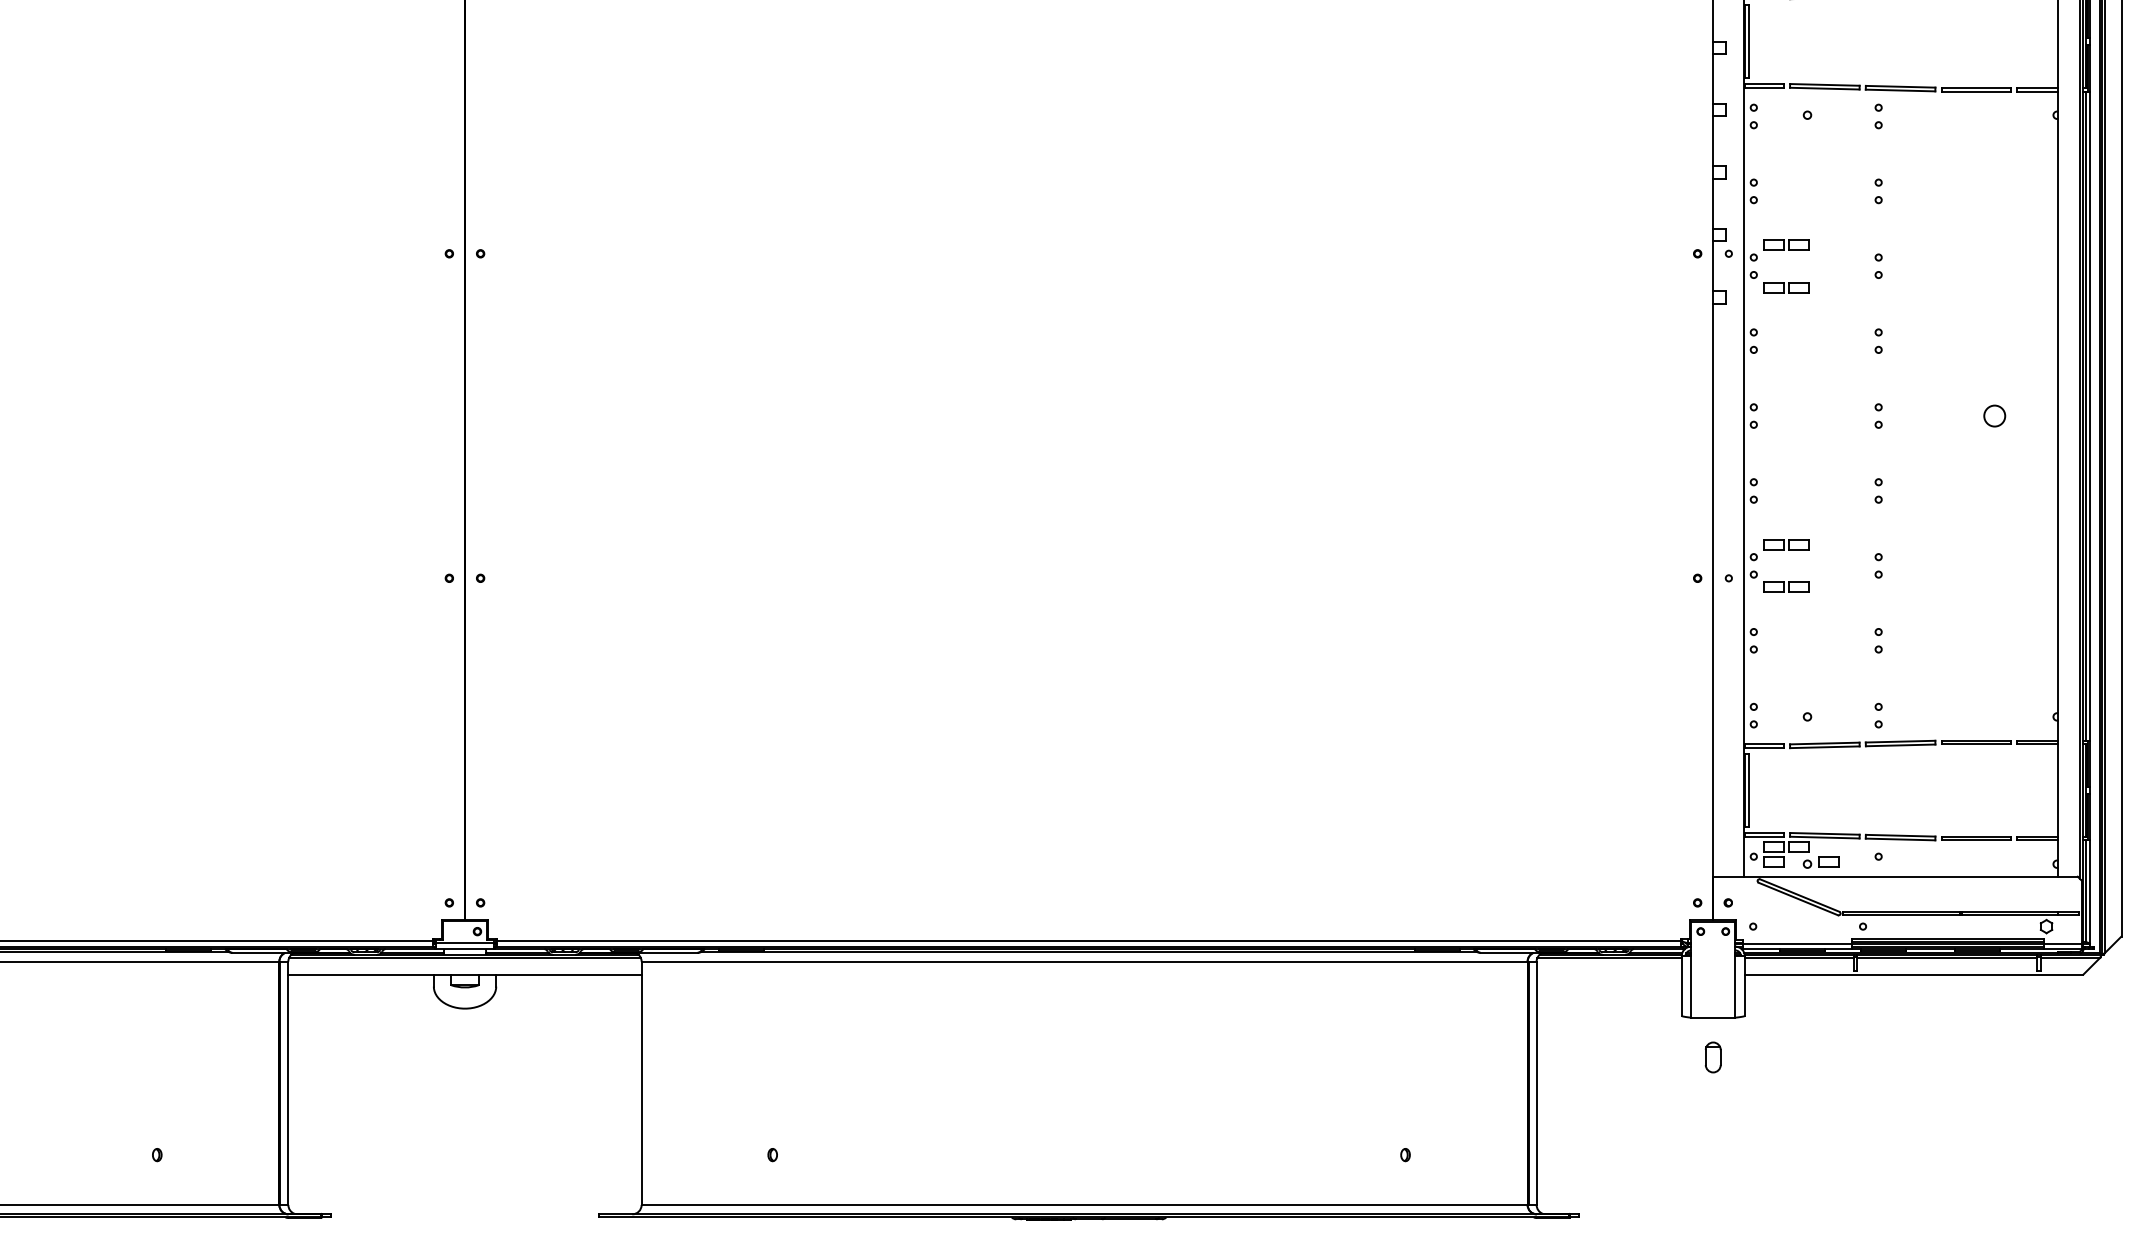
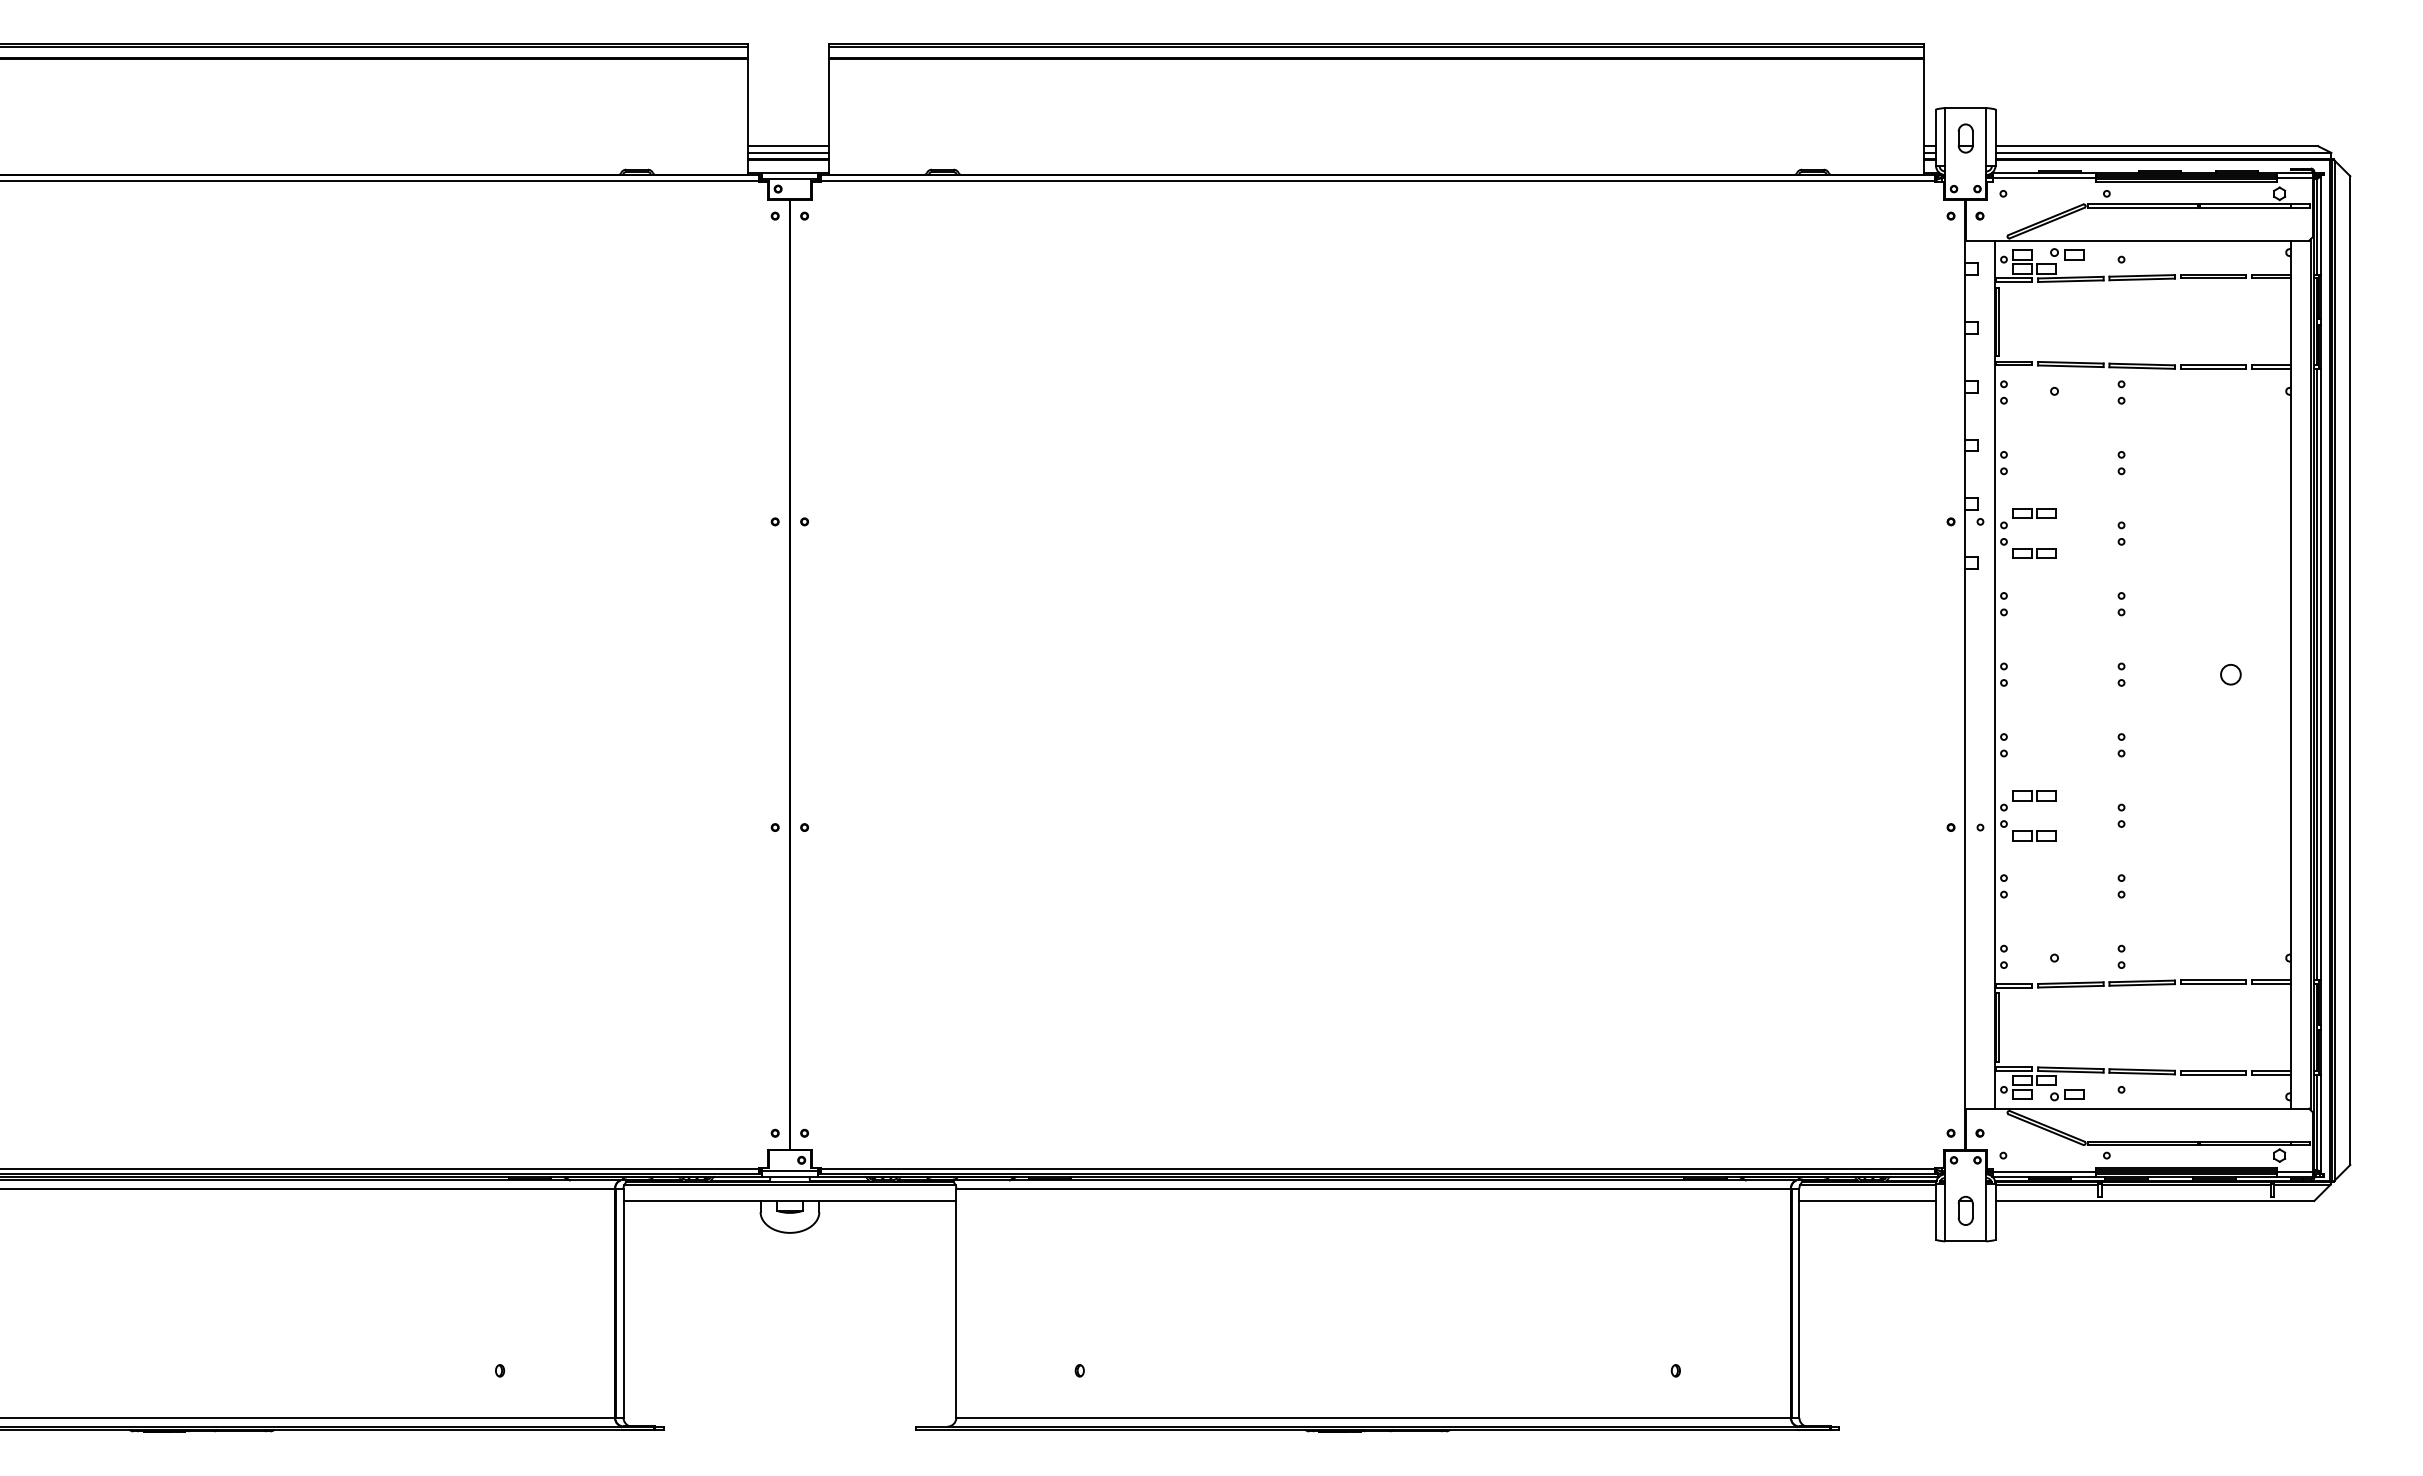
line: (1608, 974) -> (1867, 1200), added
part: (1712, 1057) -> (1965, 1210), moved

